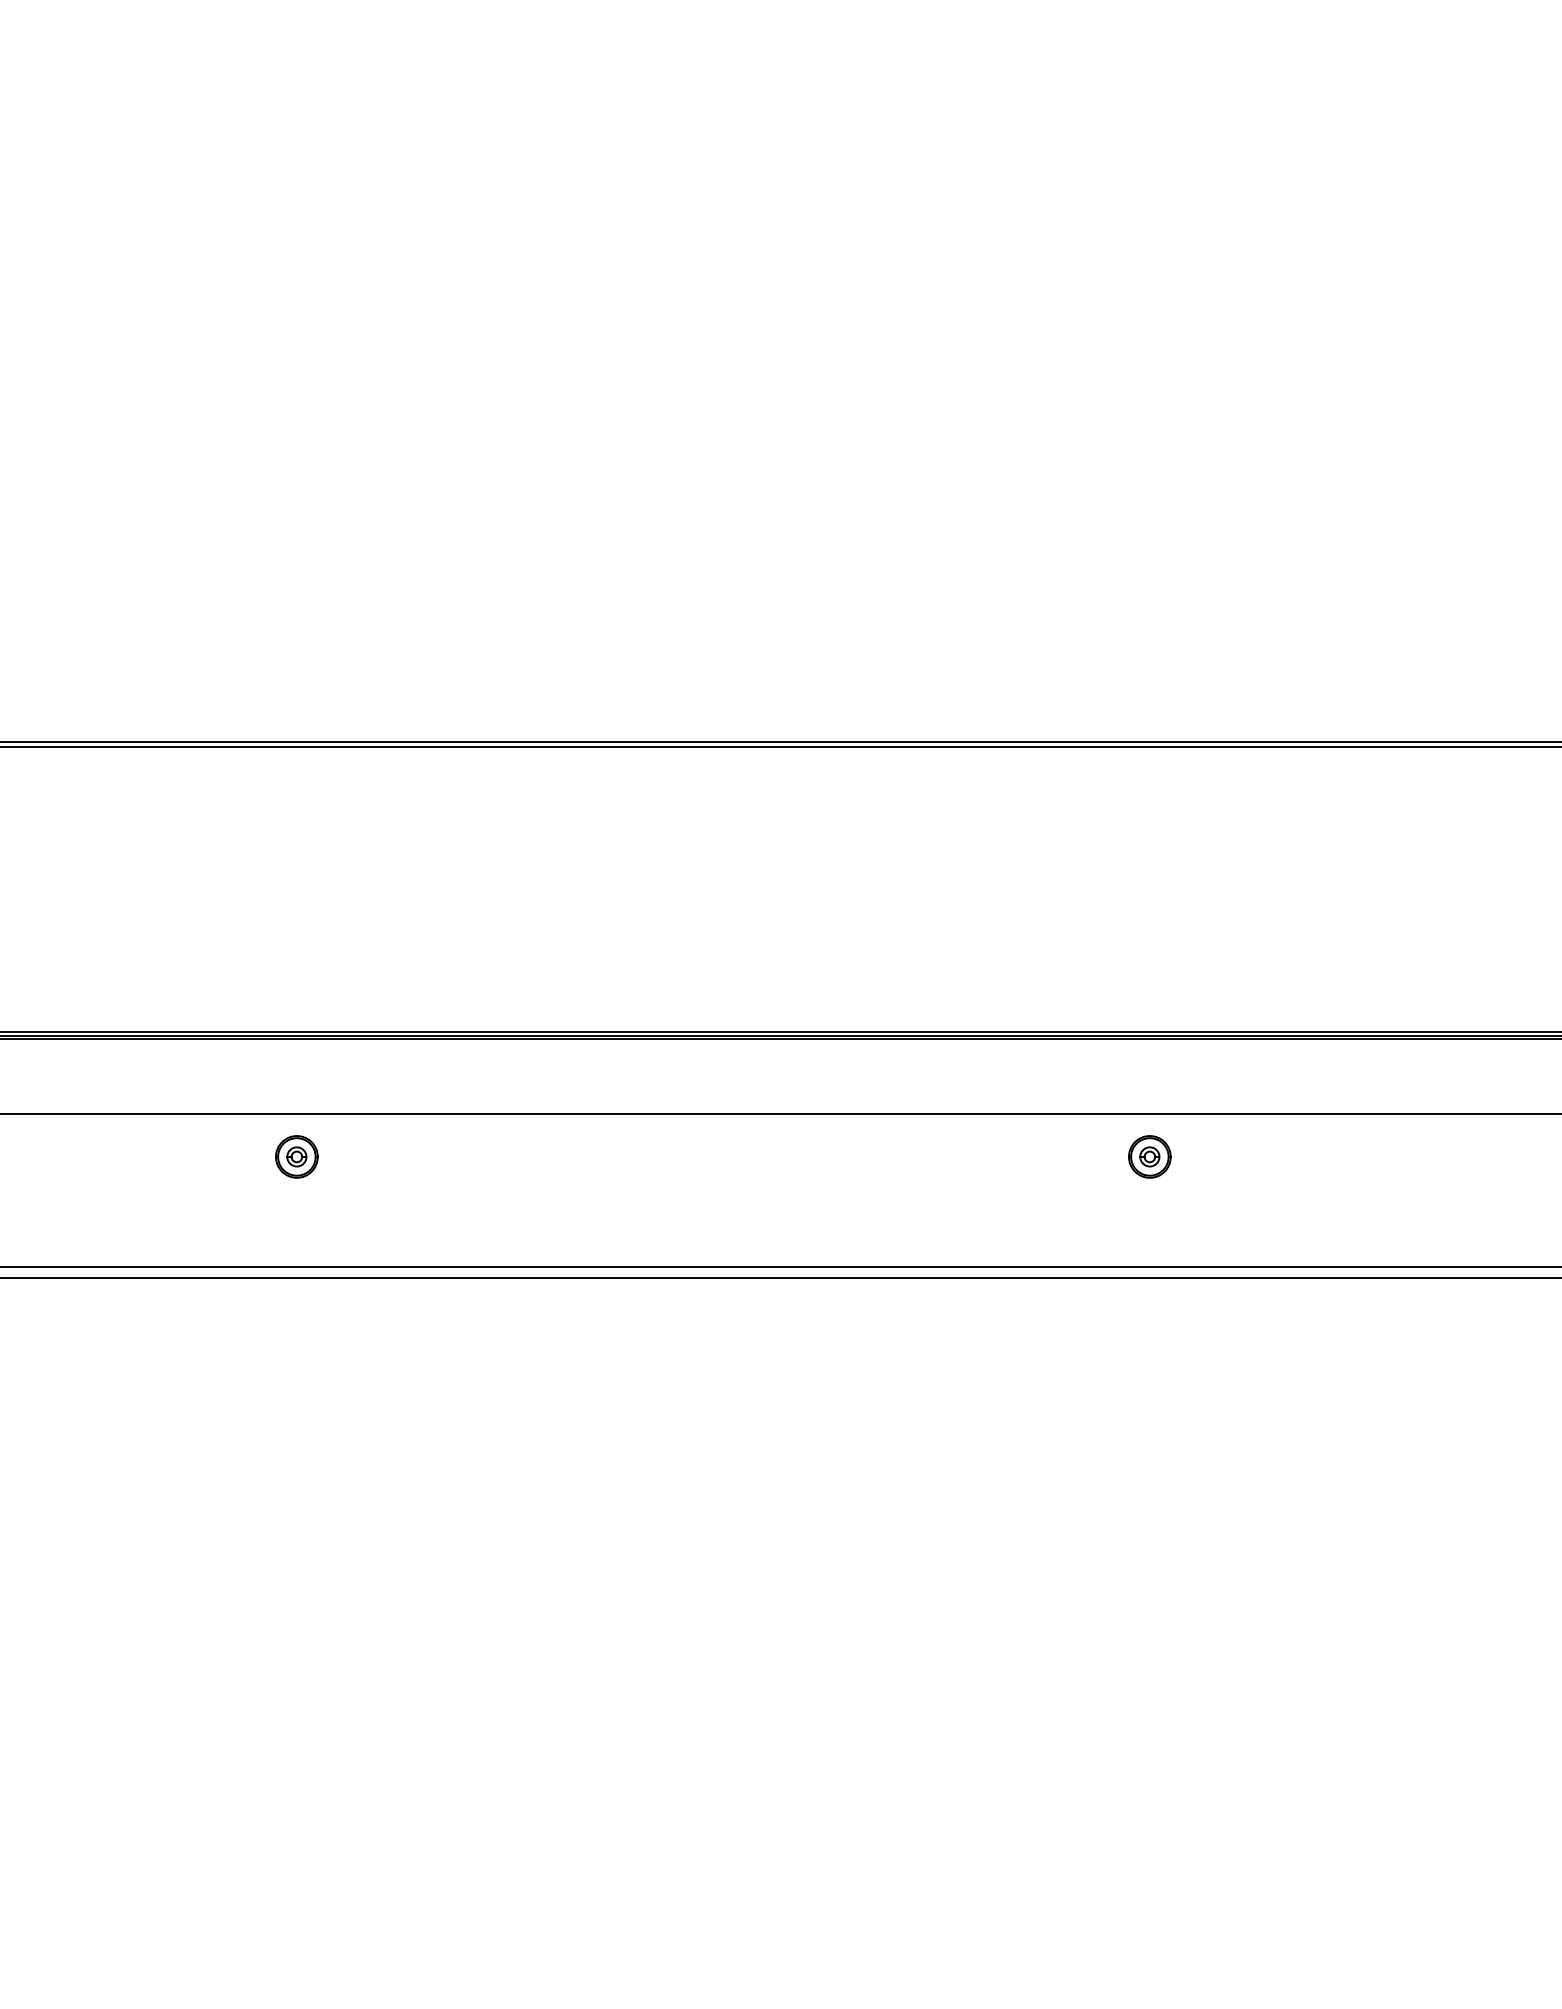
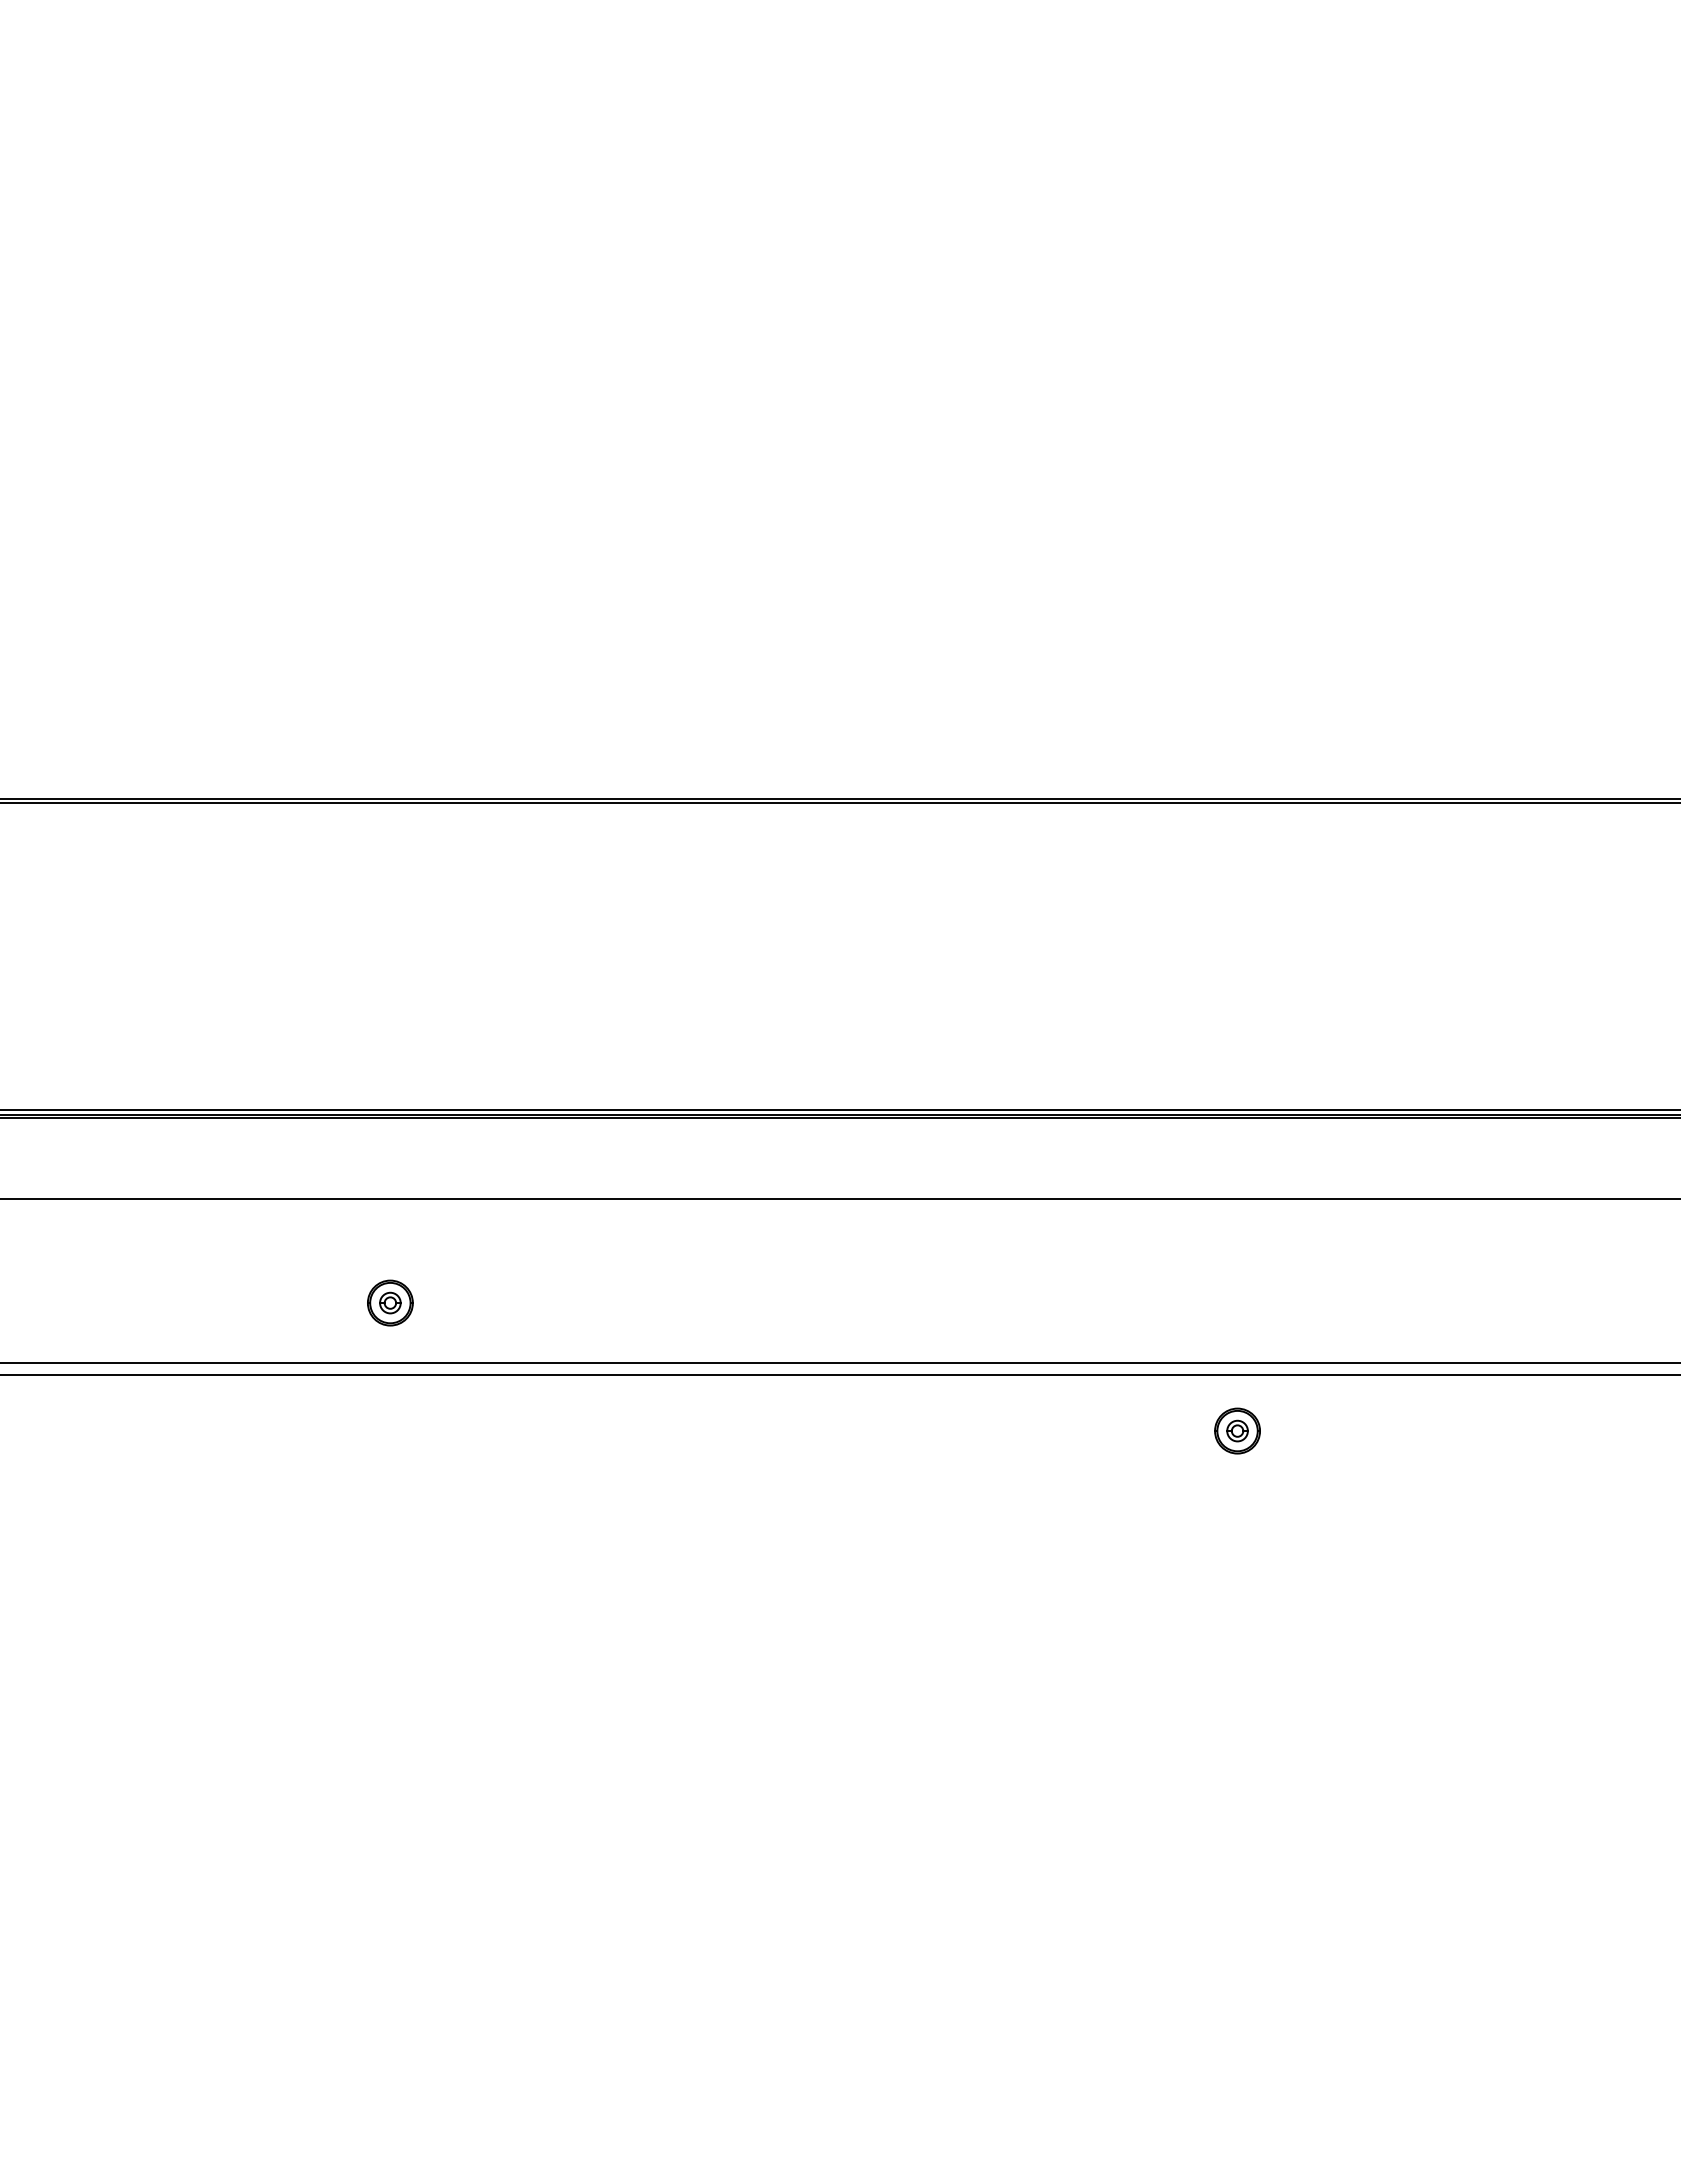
part: (296, 1156) -> (390, 1302), moved
part: (1149, 1156) -> (1237, 1430), moved

